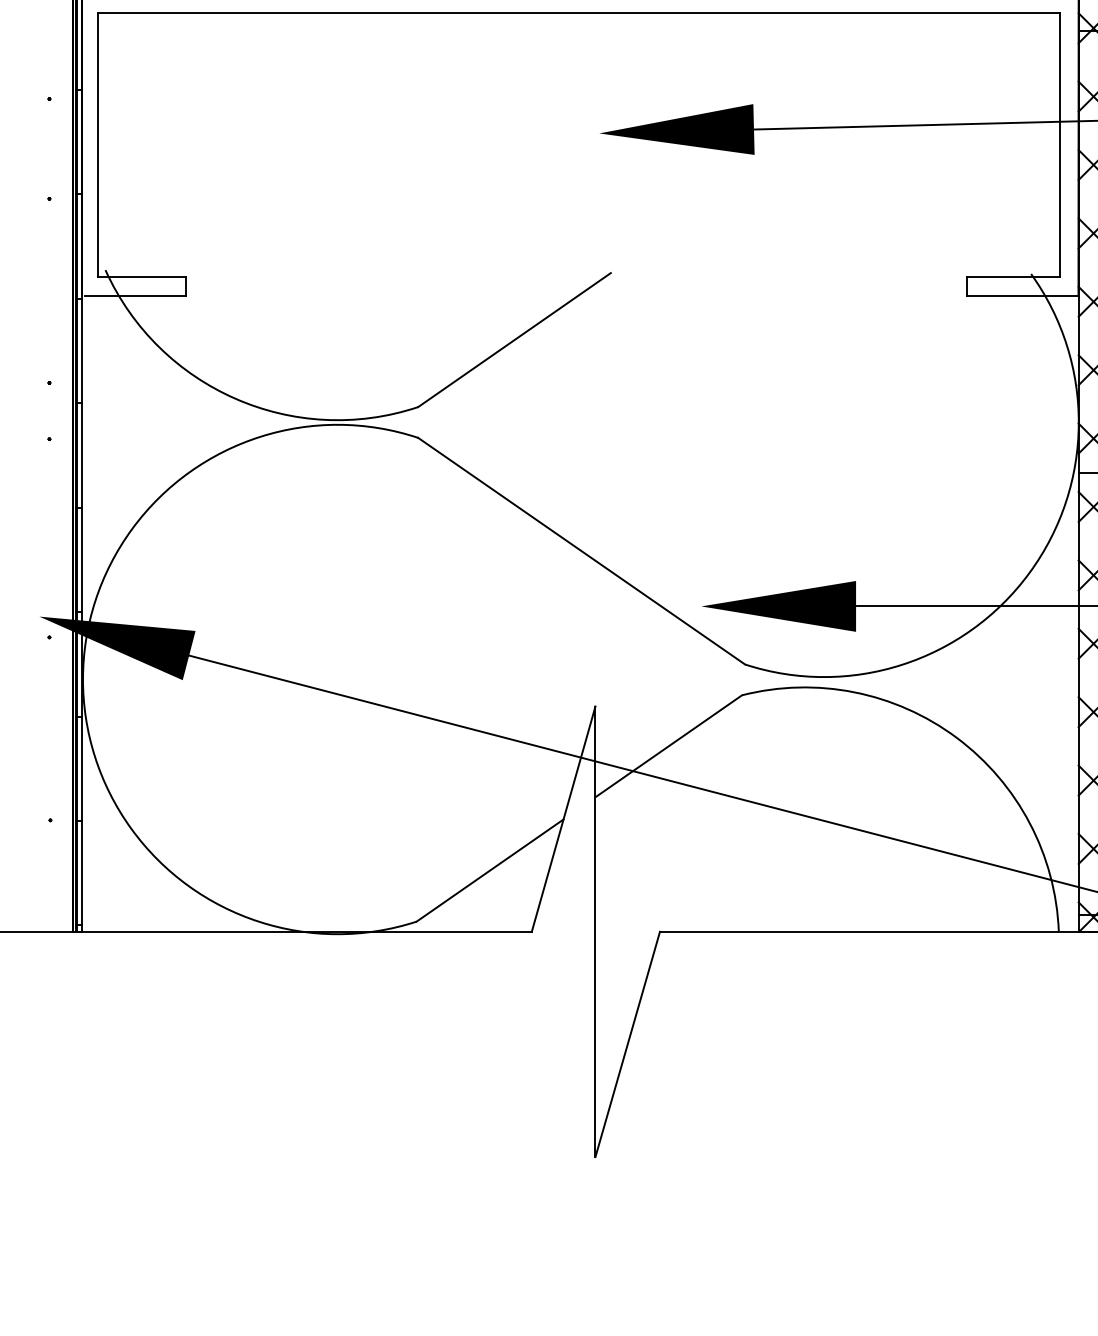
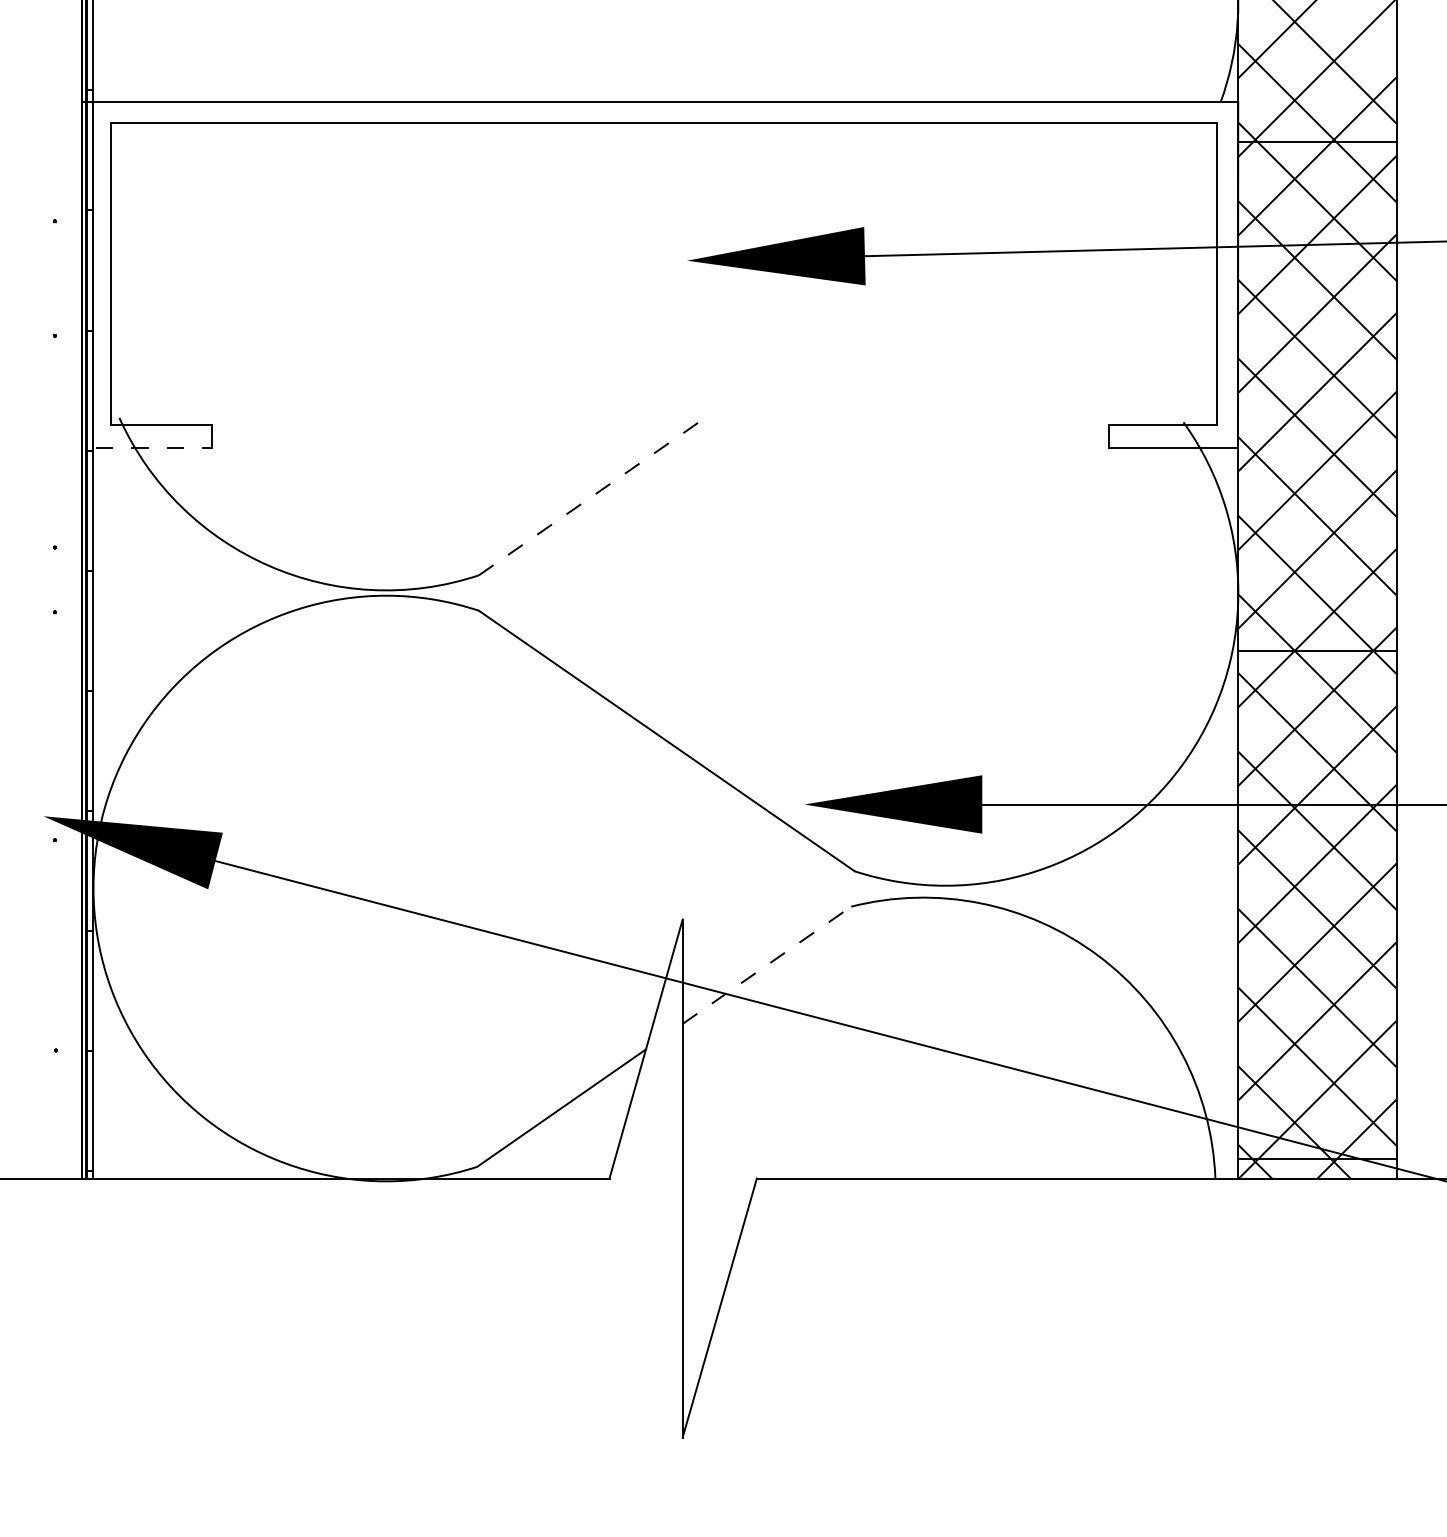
line: (136, 295) -> (154, 447), solid -> dashed
line: (514, 340) -> (589, 498), solid -> dashed
line: (668, 746) -> (766, 965), solid -> dashed

